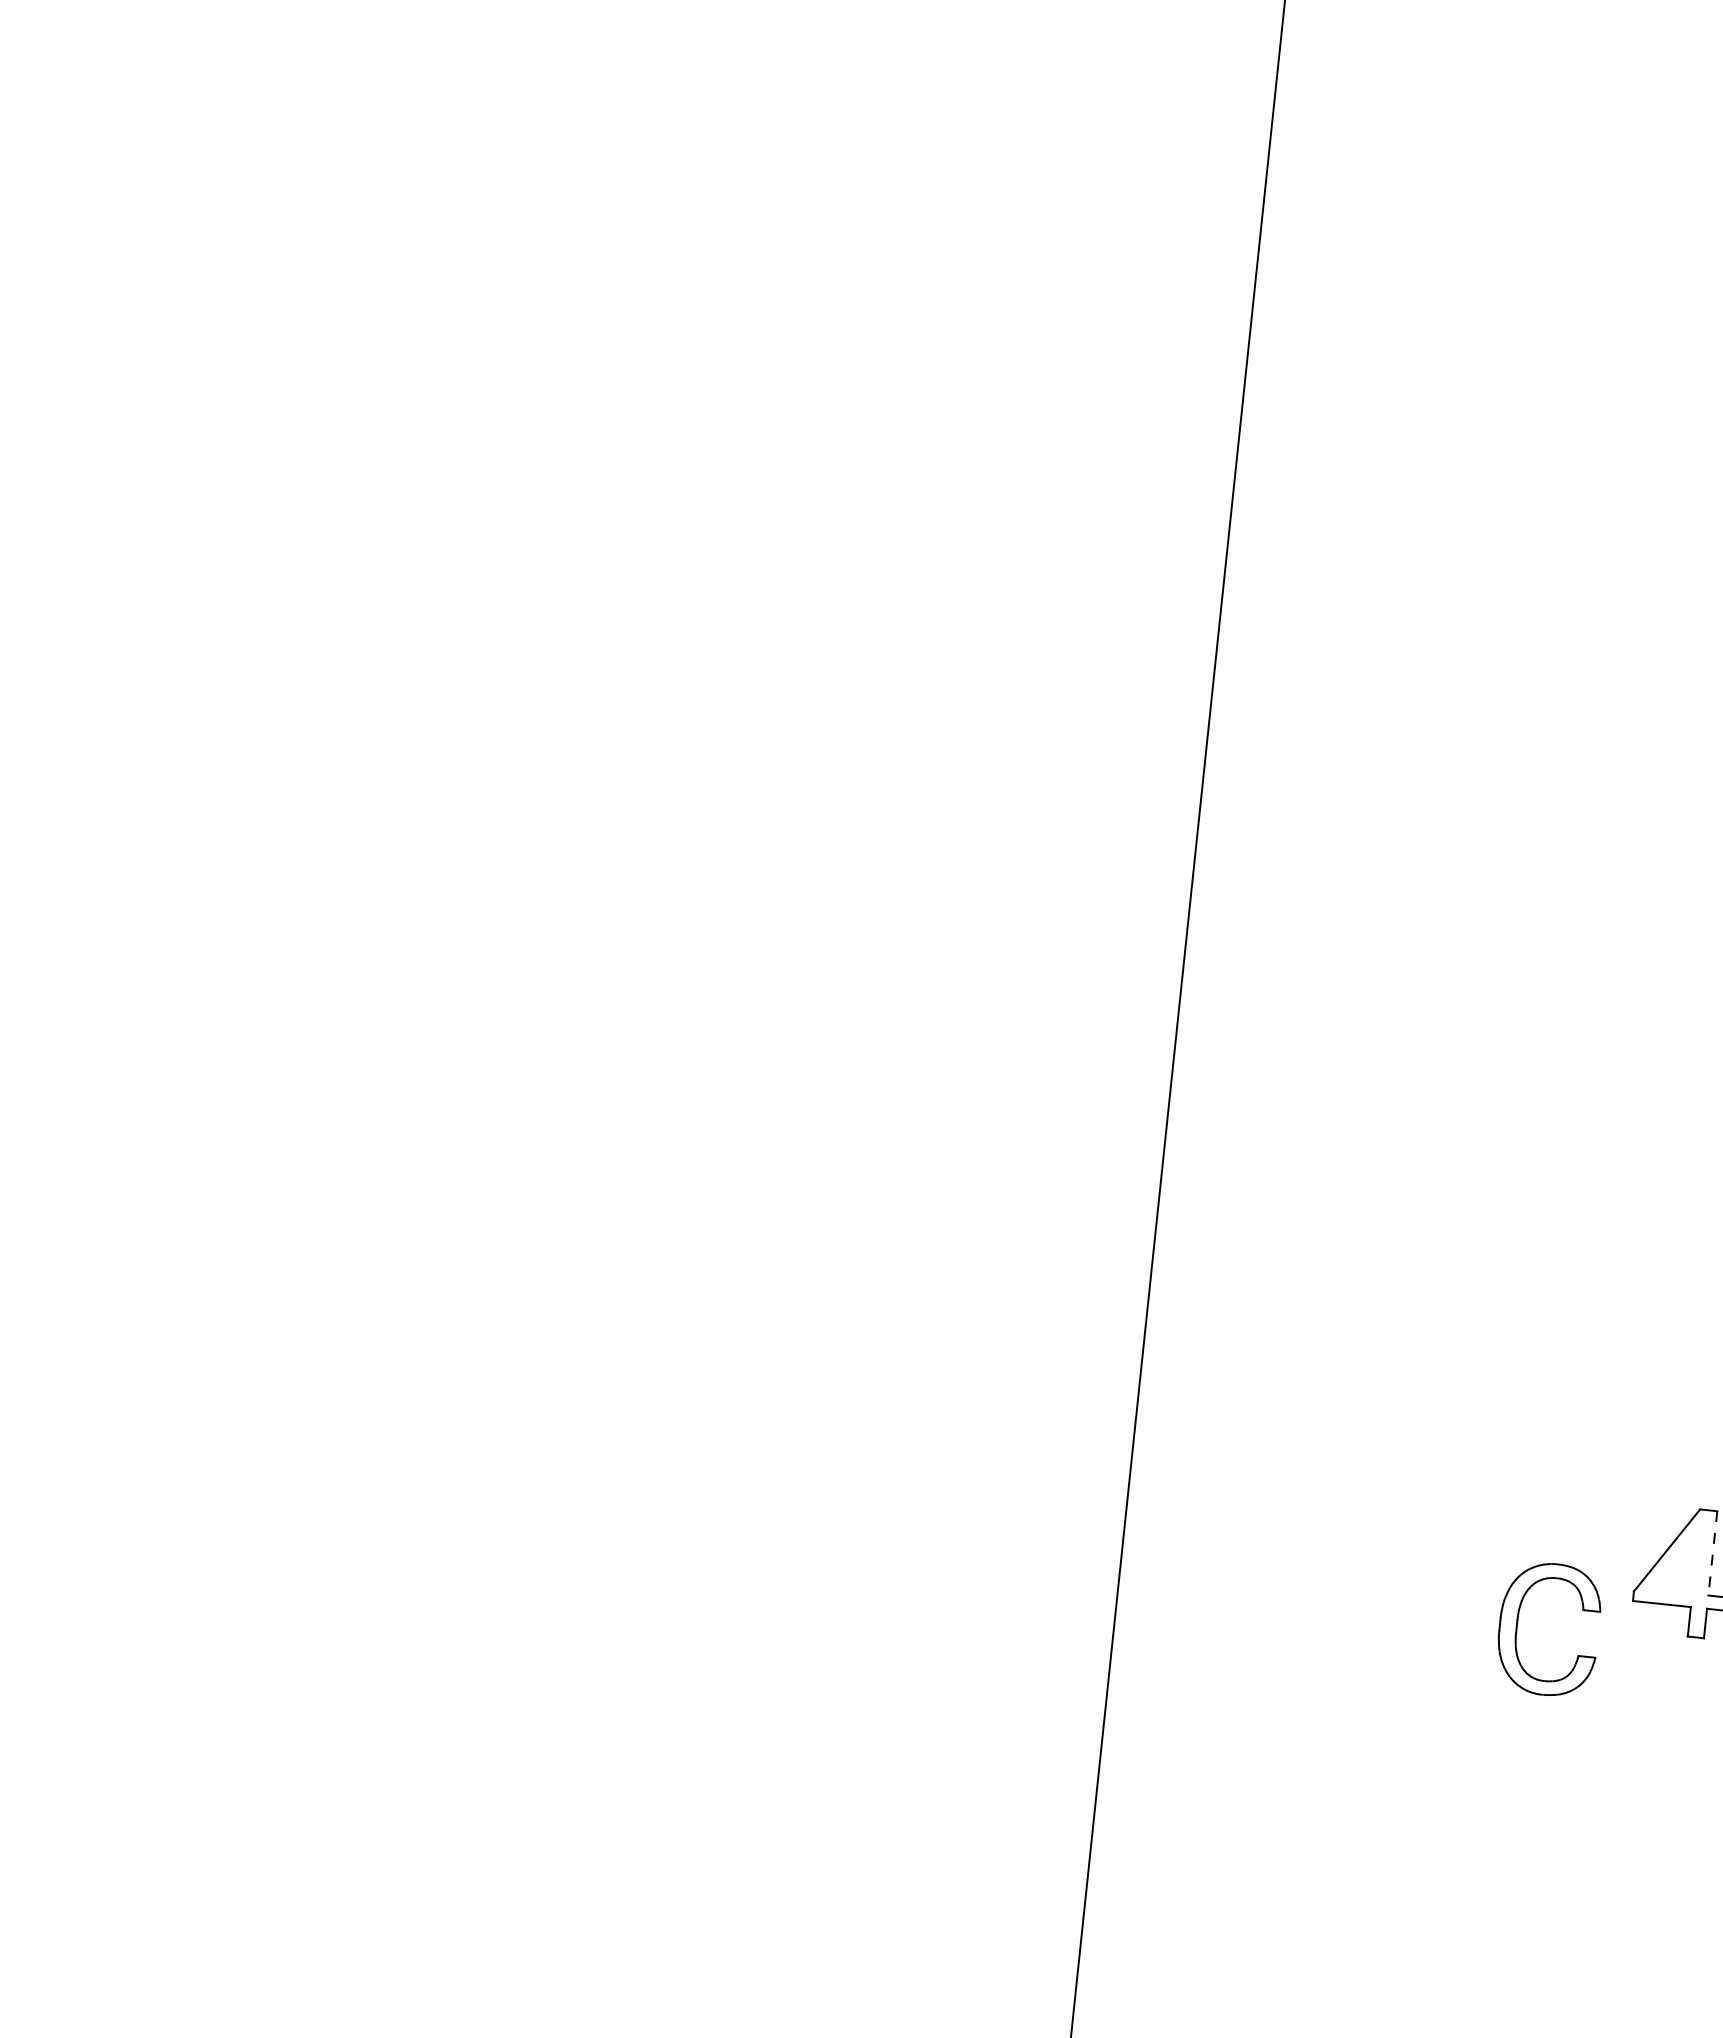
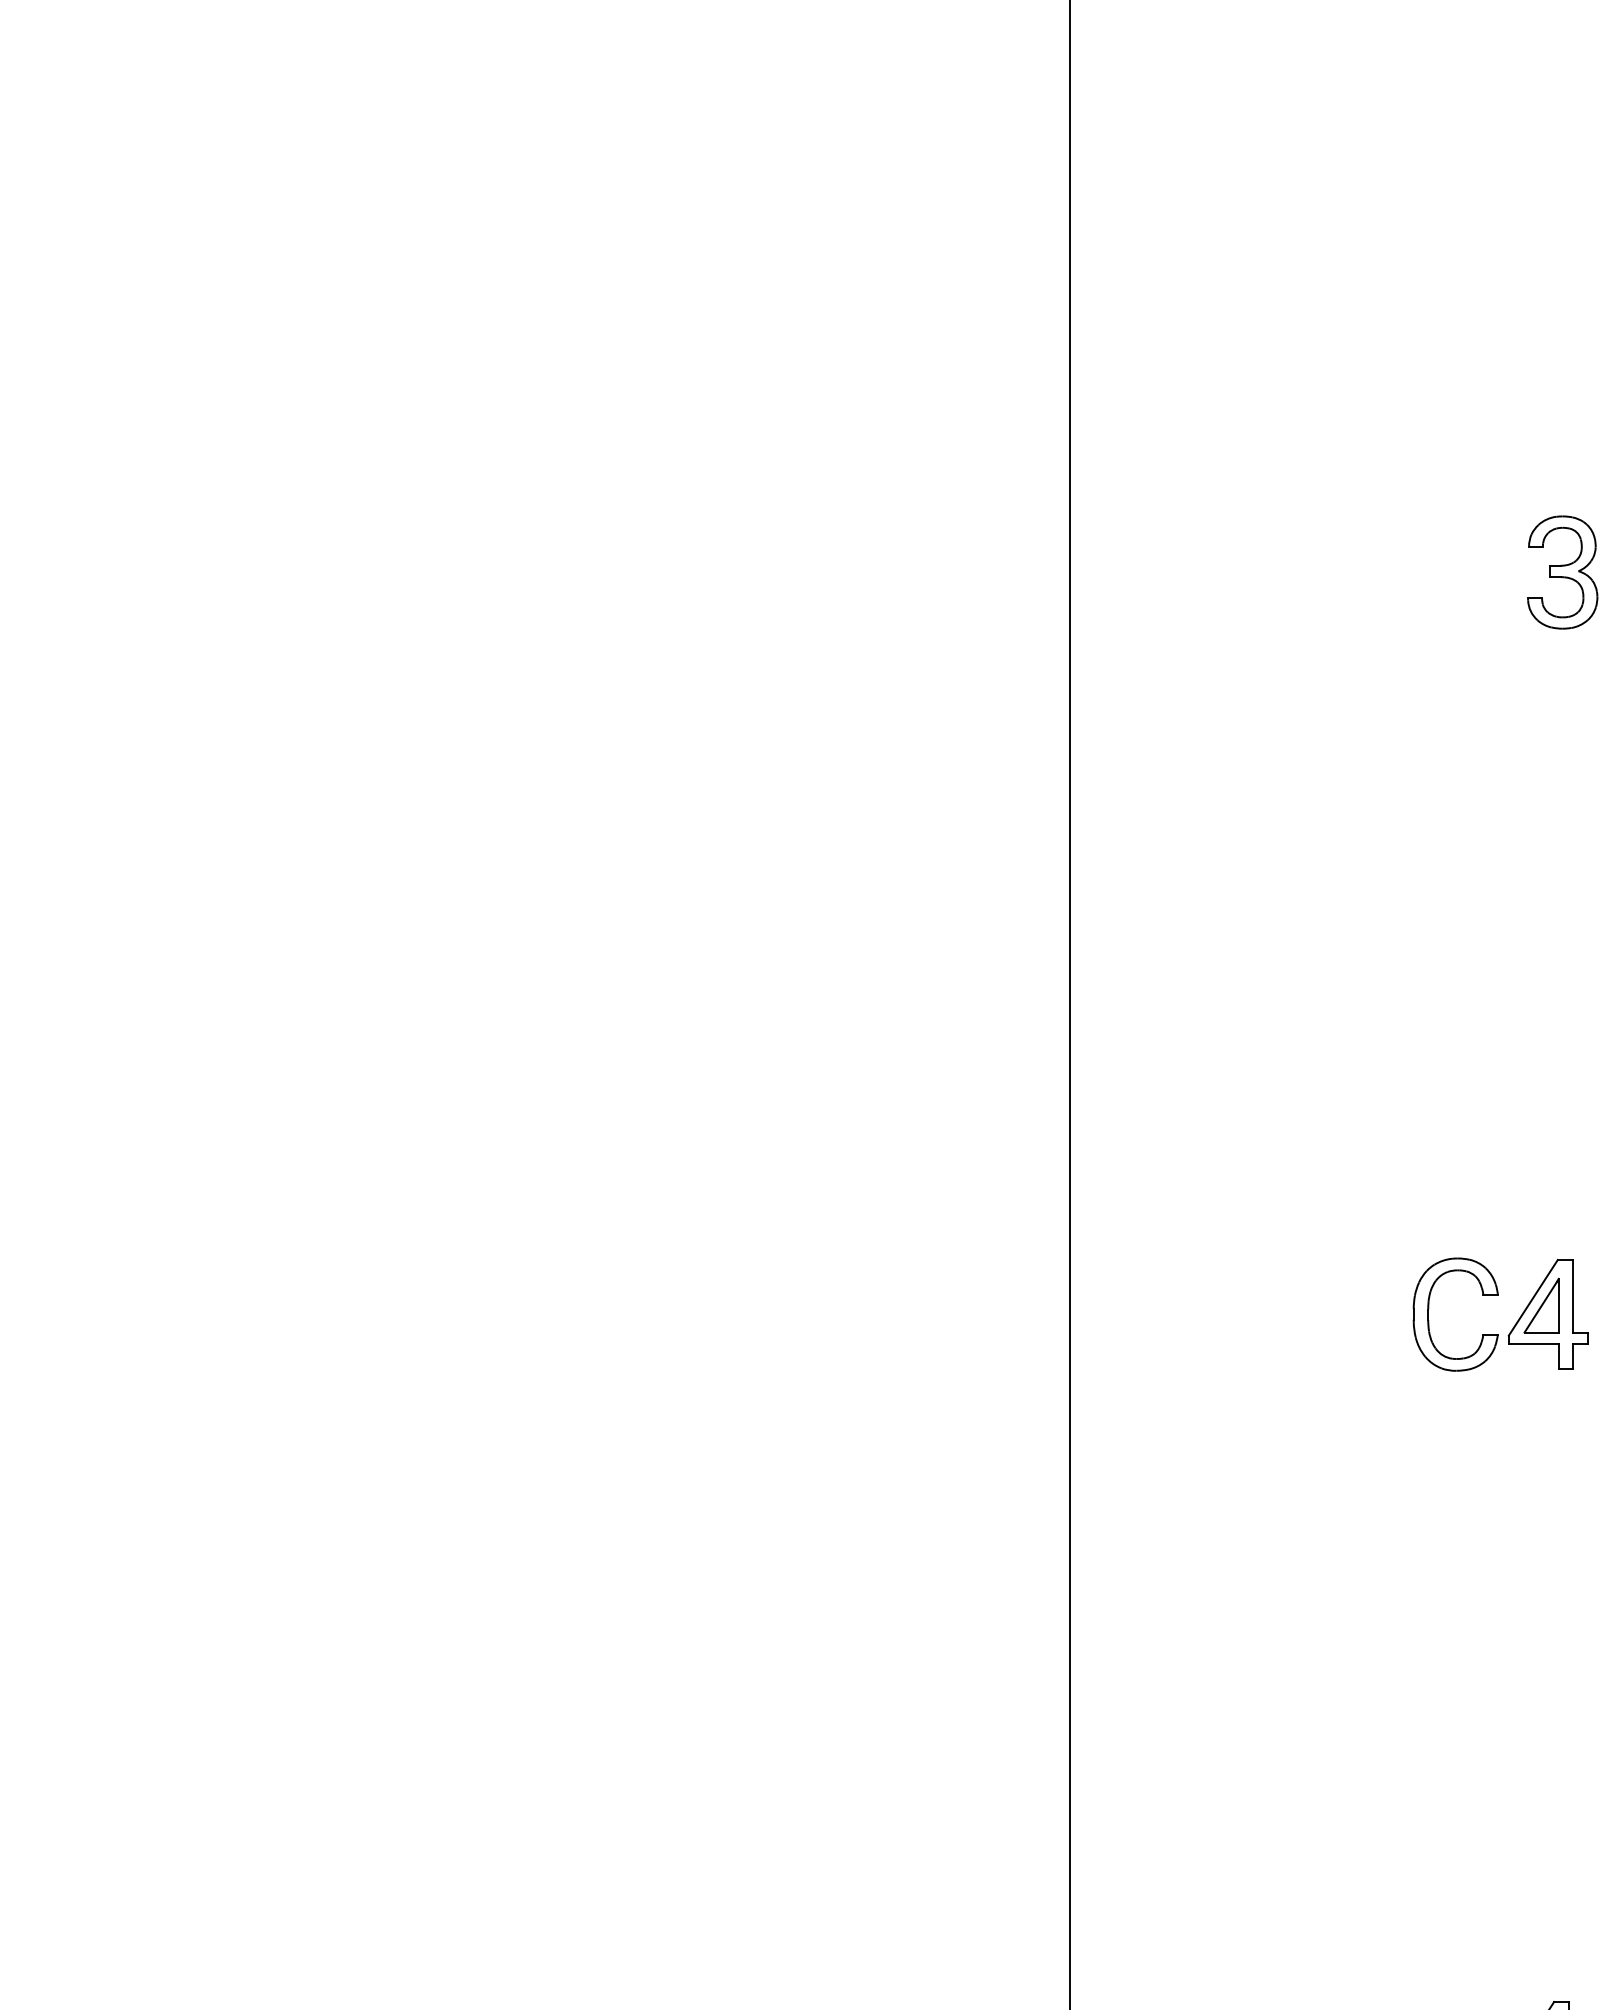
line: (1712, 1553) -> (1572, 1296), dashed -> solid
part: (1675, 1560) -> (1541, 1305), added
part: (1519, 1619) -> (1429, 1308), moved

